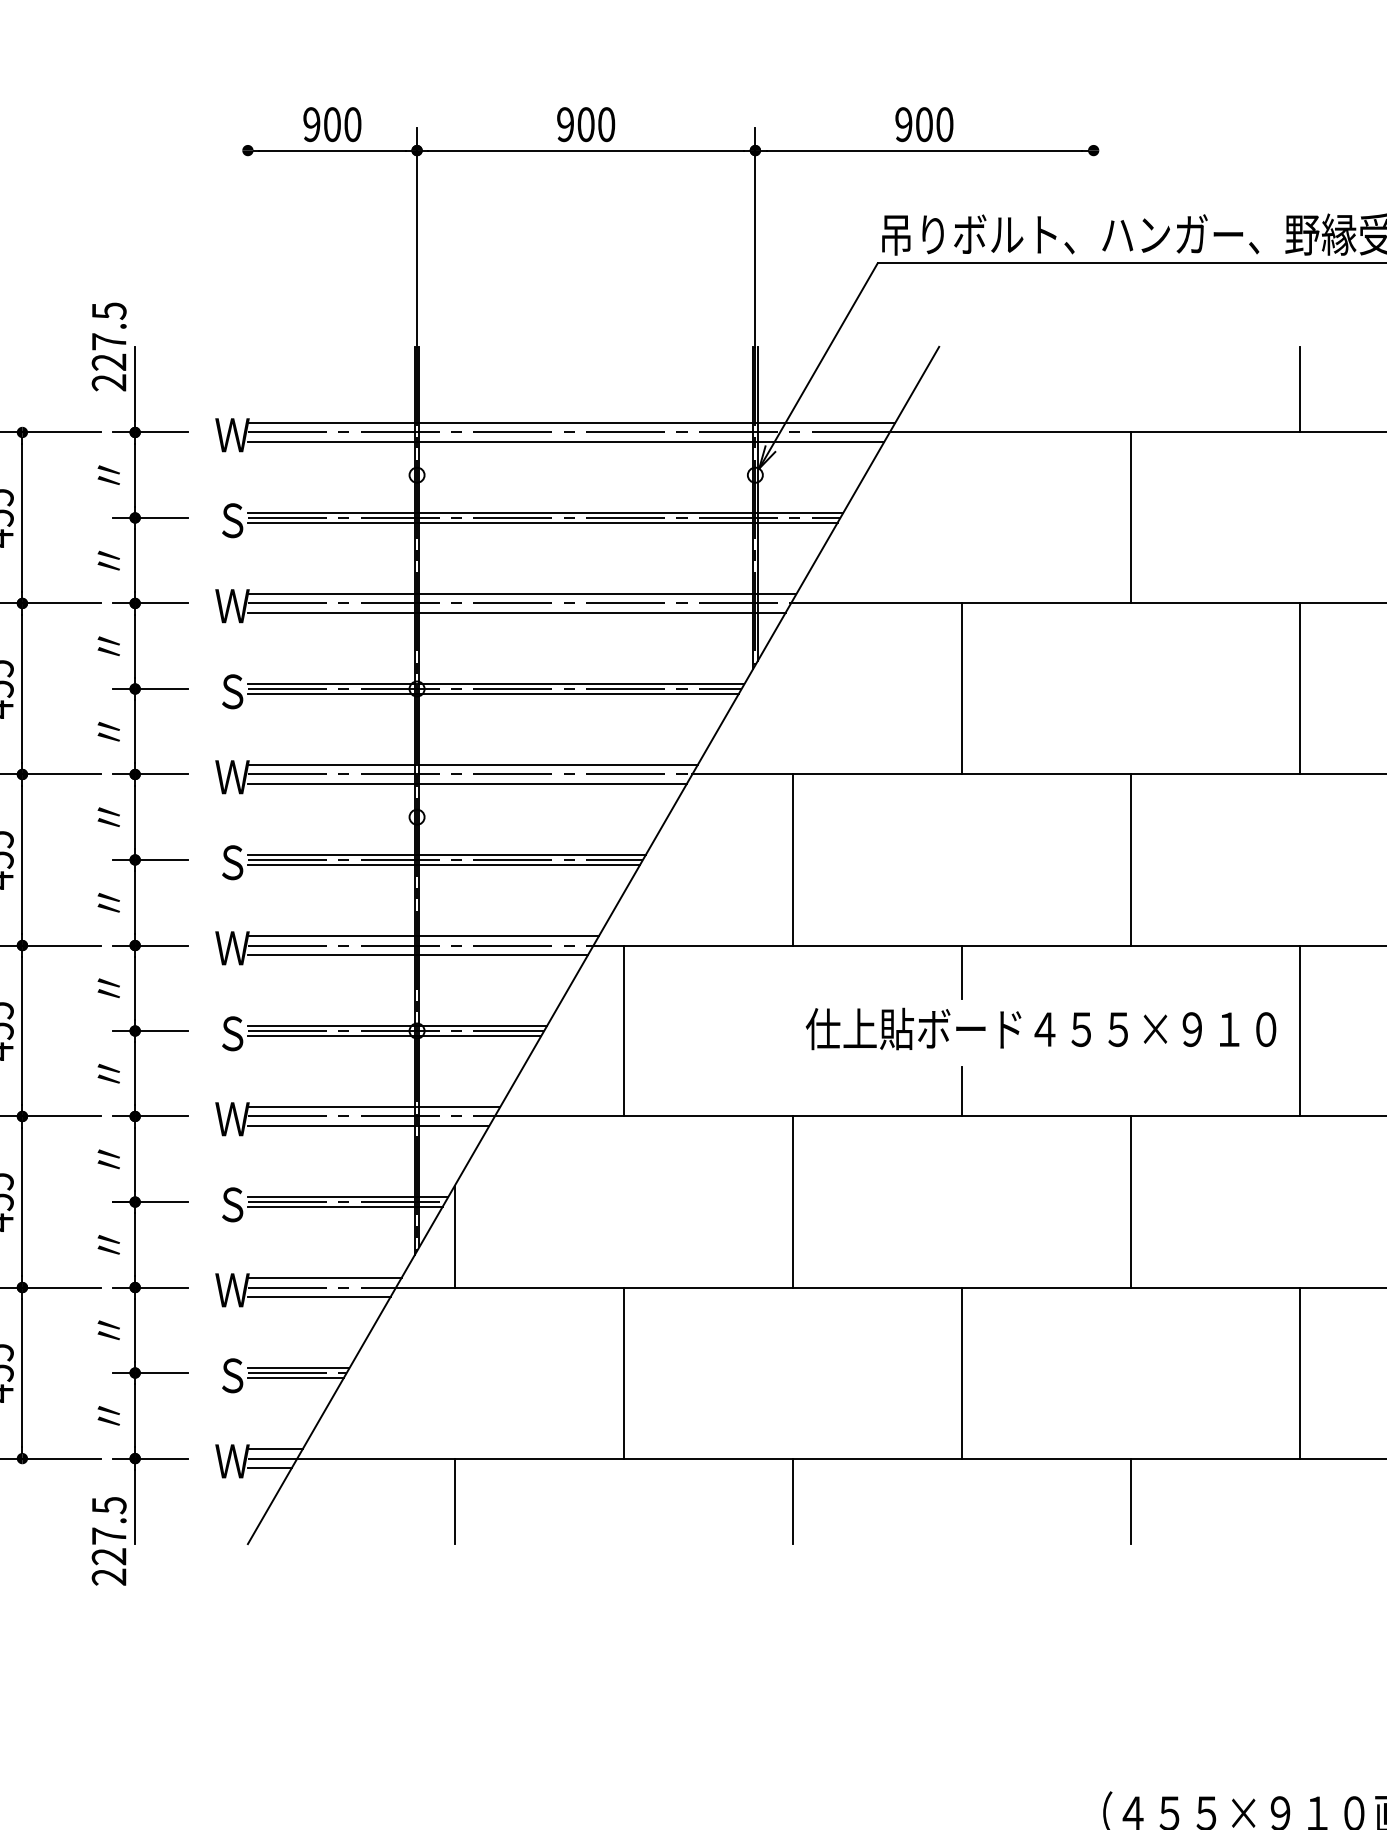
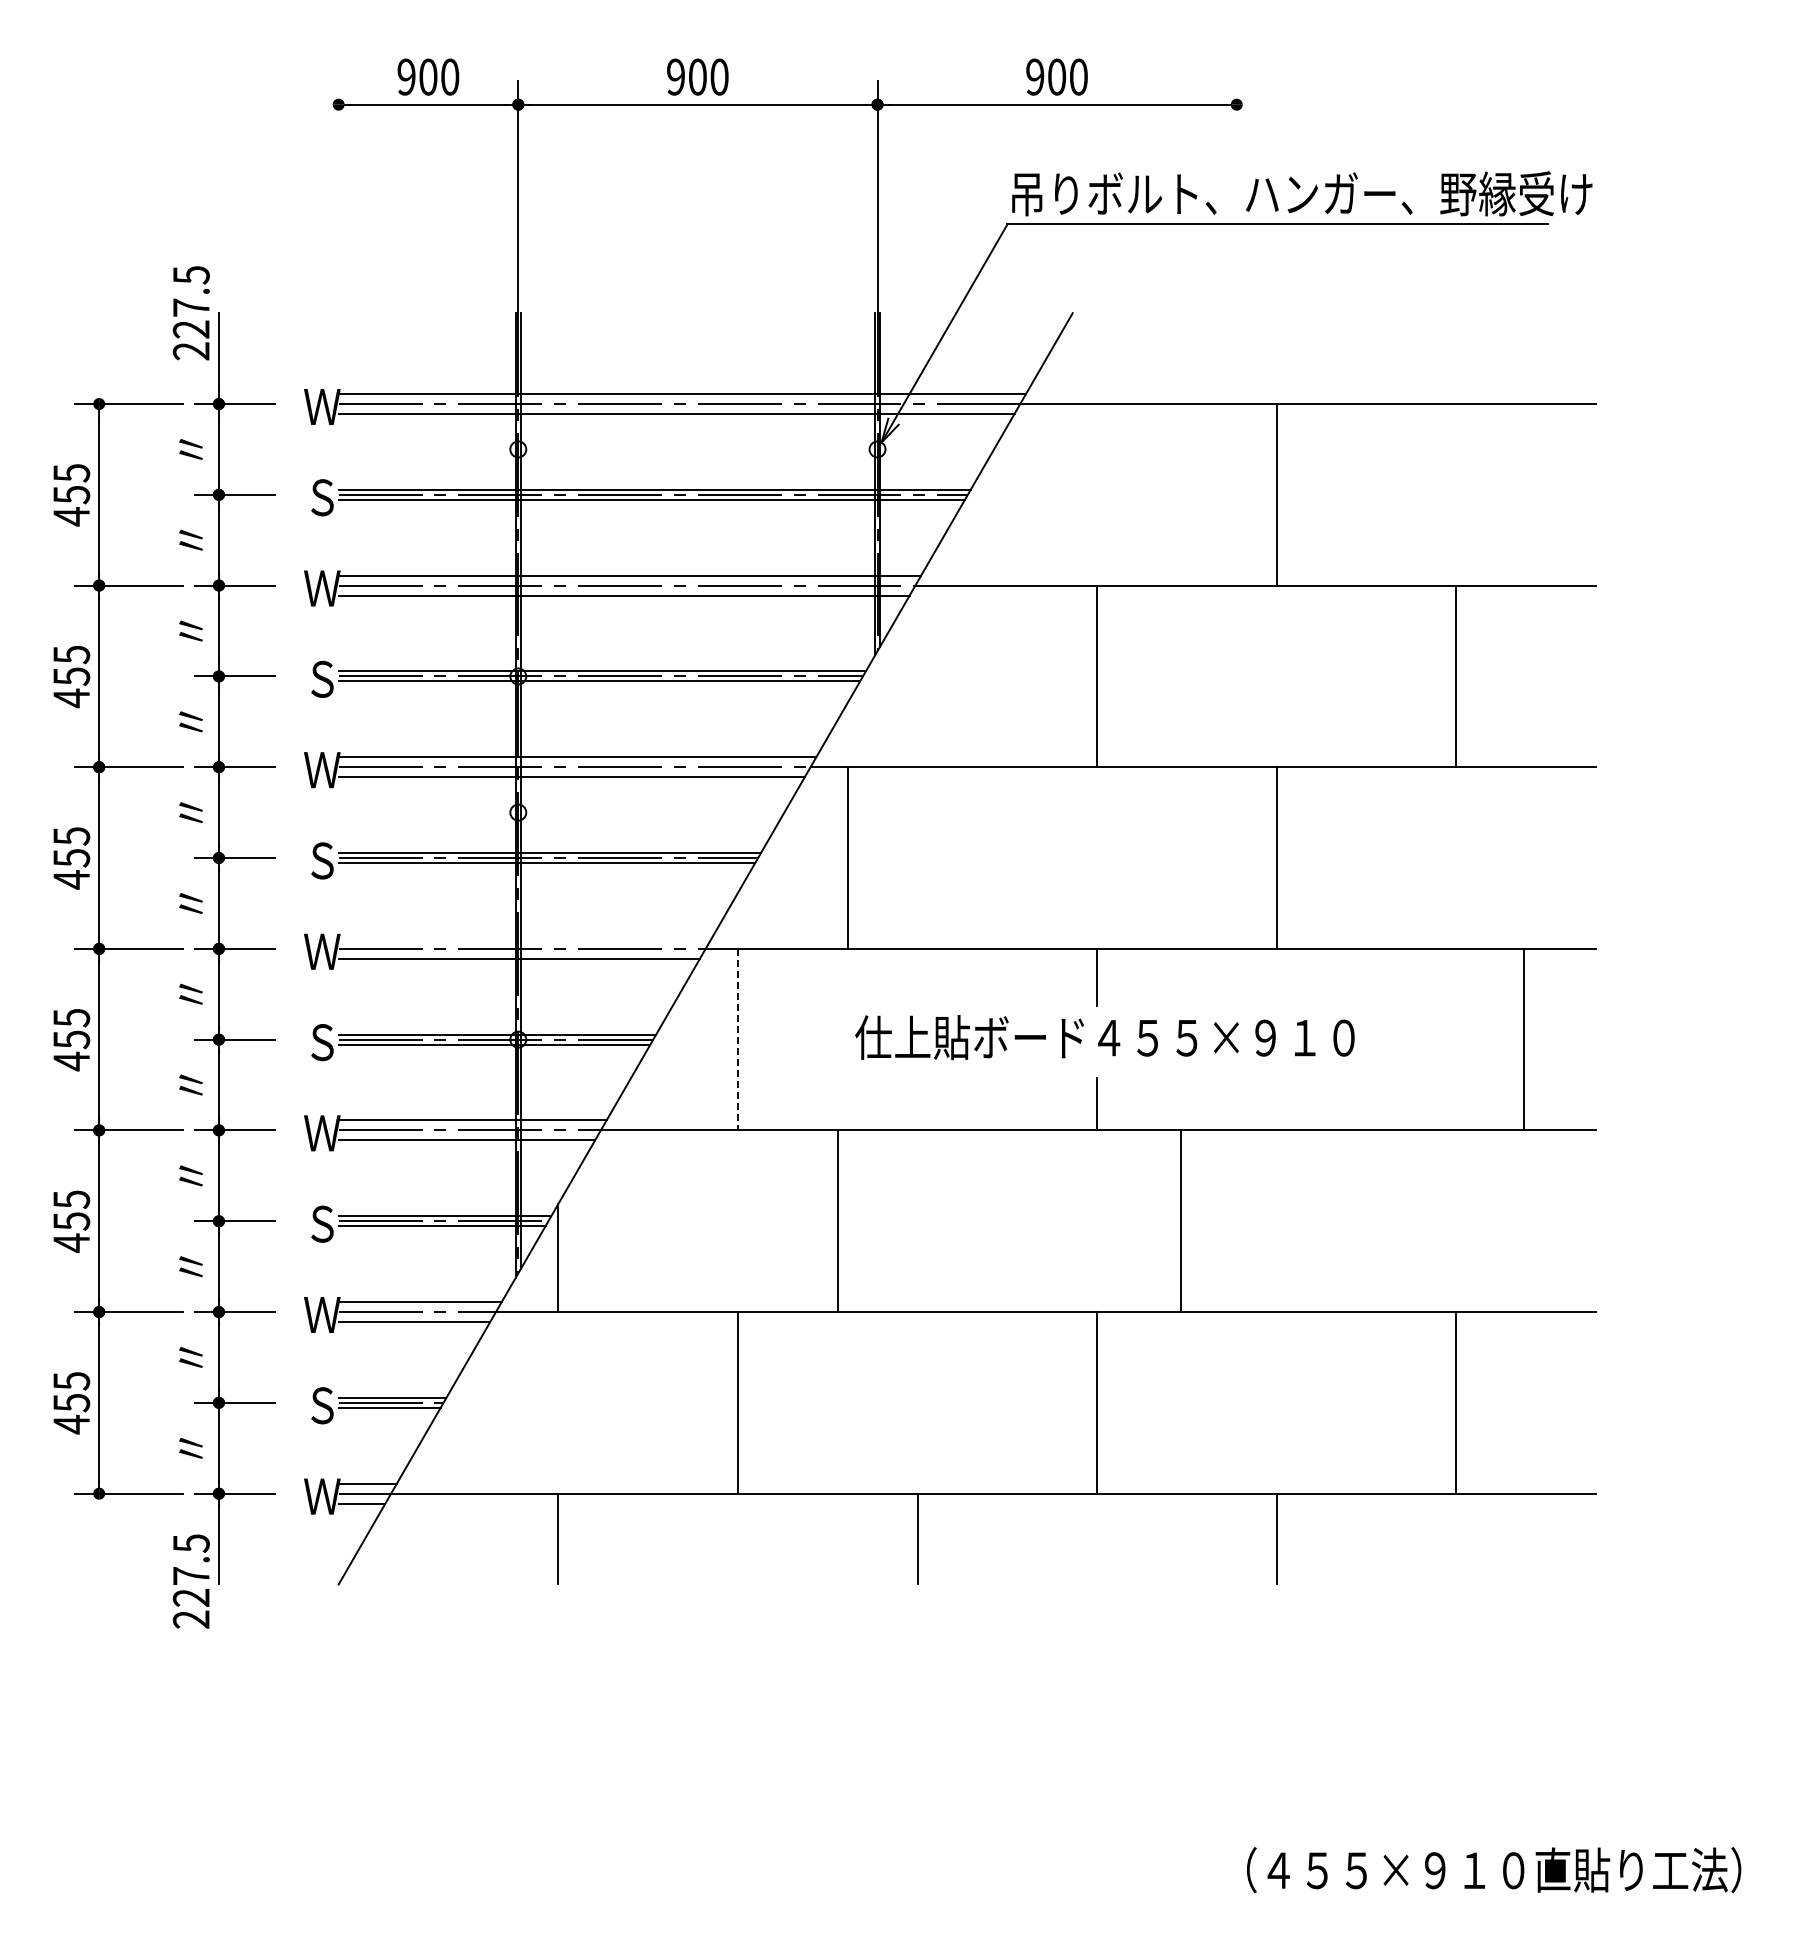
line: (1300, 389) -> (1456, 358), removed
line: (792, 859) -> (847, 857), moved
line: (422, 935) -> (524, 938), removed
text: (1040, 1029) -> (1104, 1037), moved
line: (623, 1030) -> (737, 1039), solid -> dashed
line: (1300, 1030) -> (1524, 1039), moved
line: (792, 1202) -> (837, 1221), moved
line: (1131, 1202) -> (1180, 1221), moved

